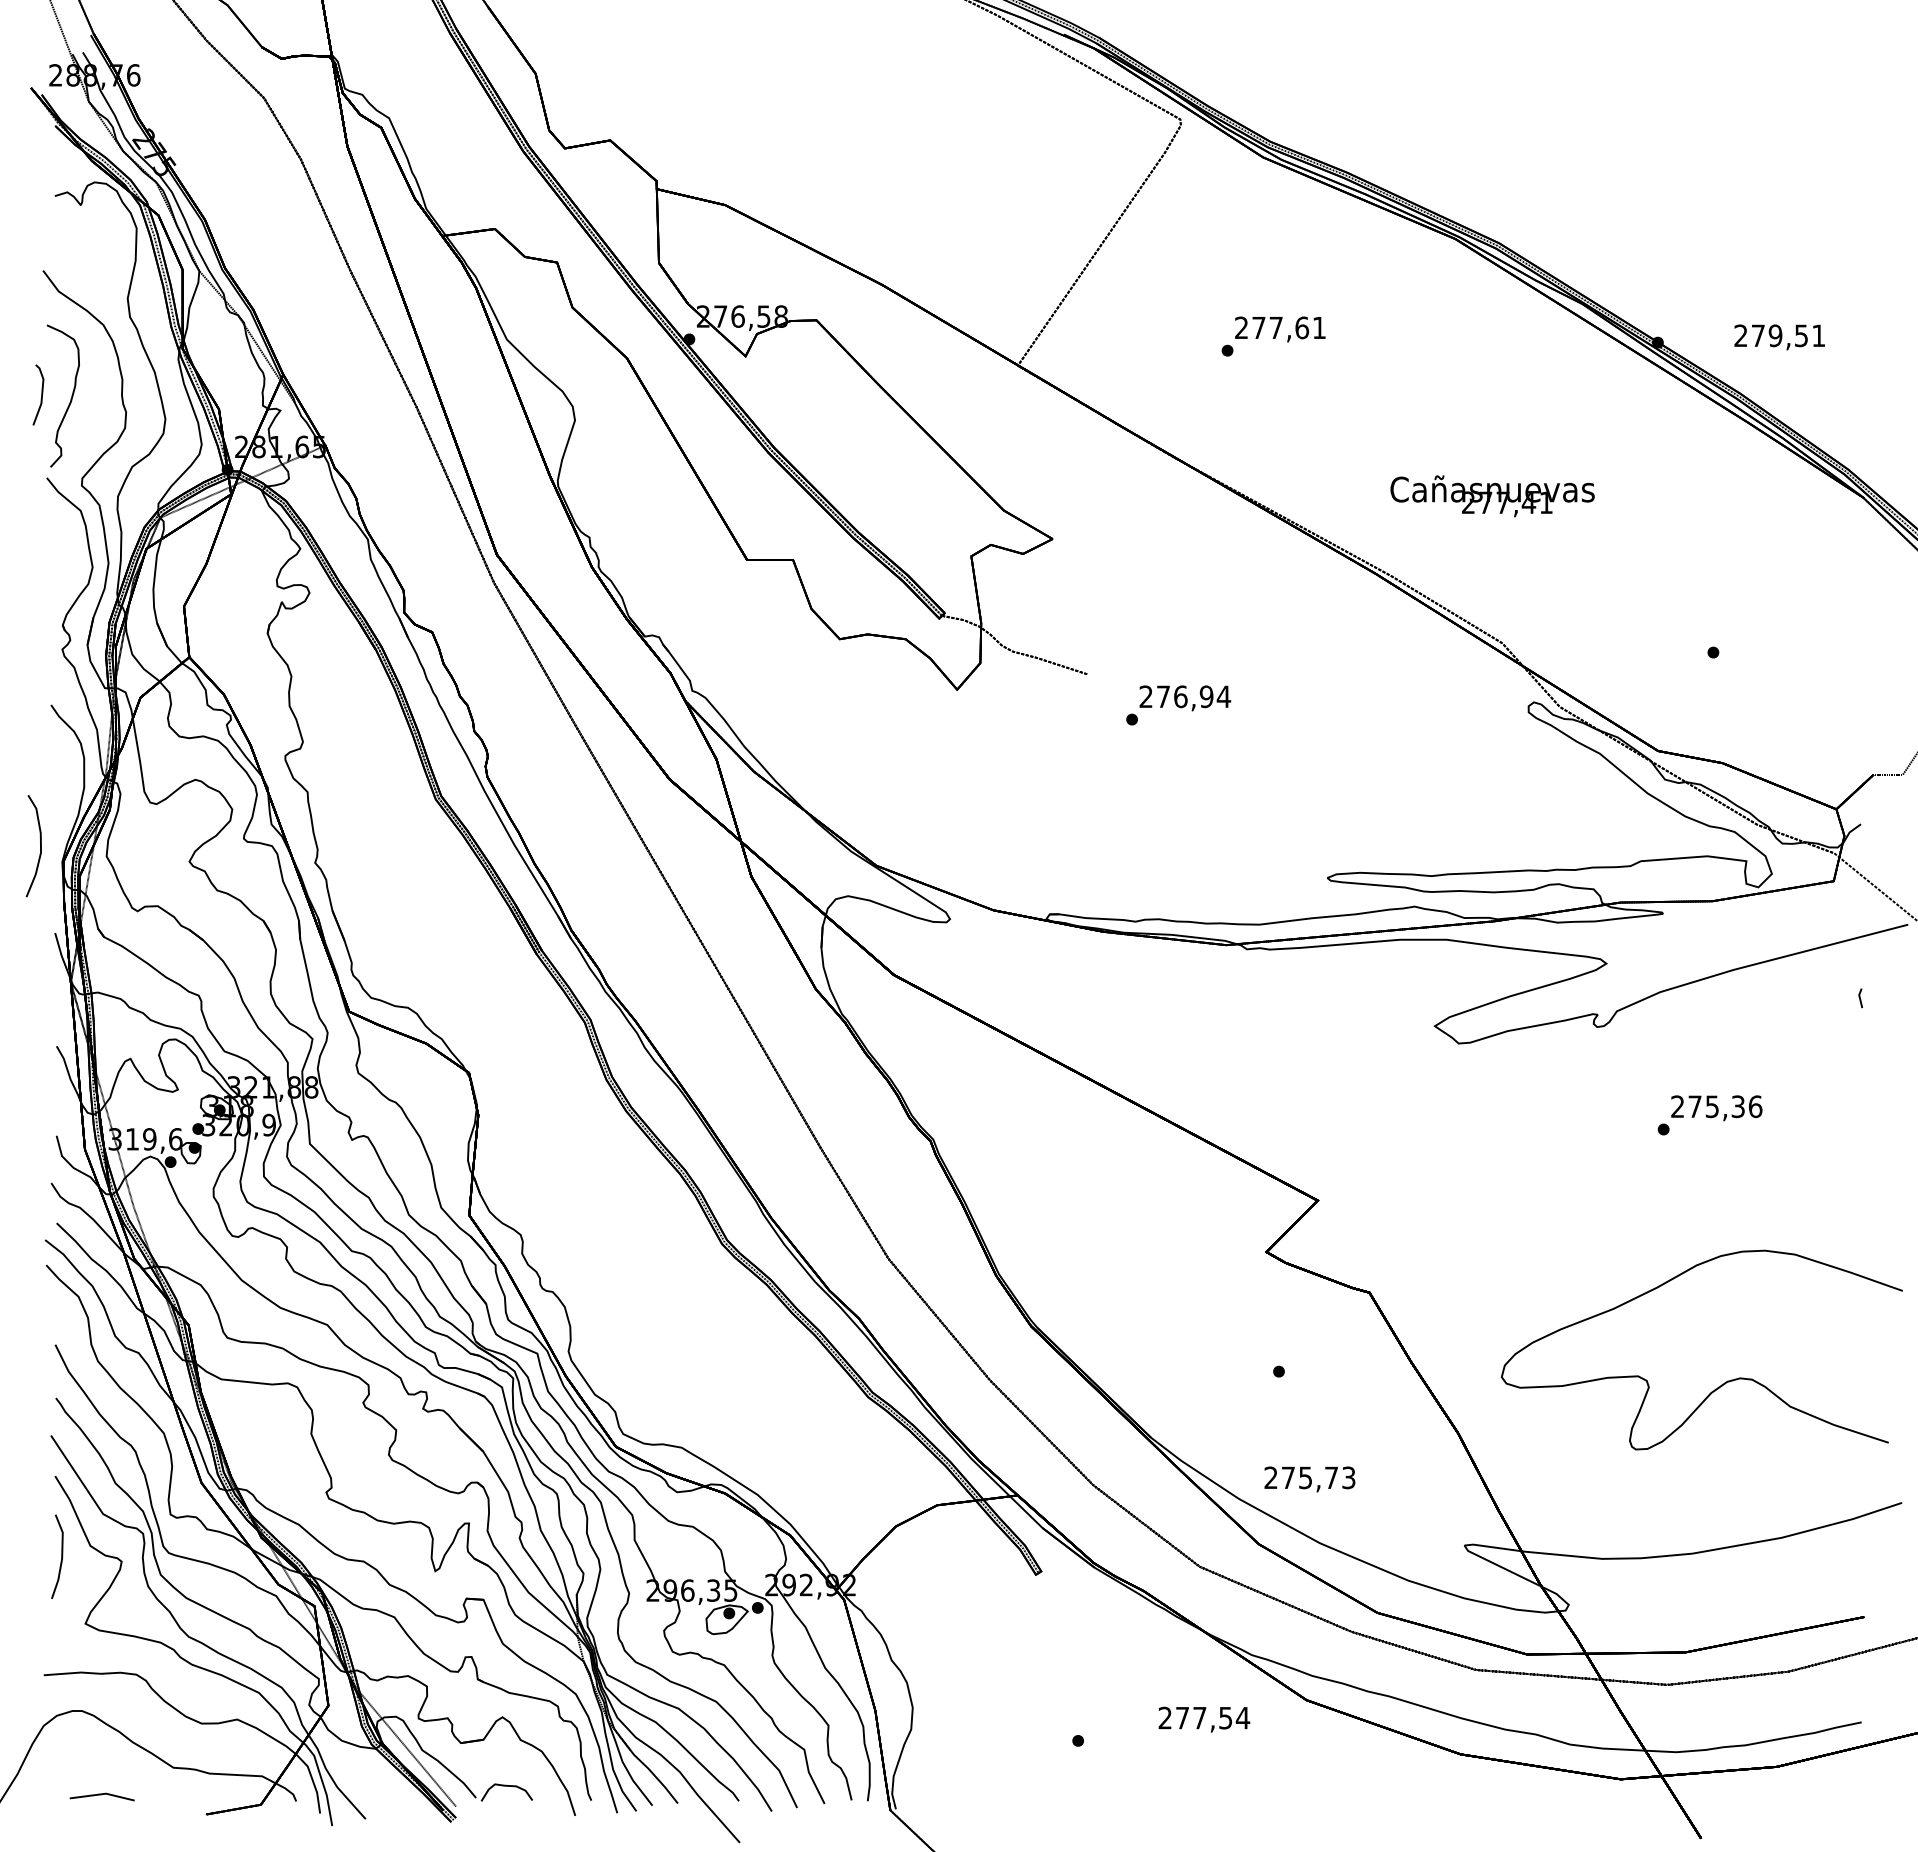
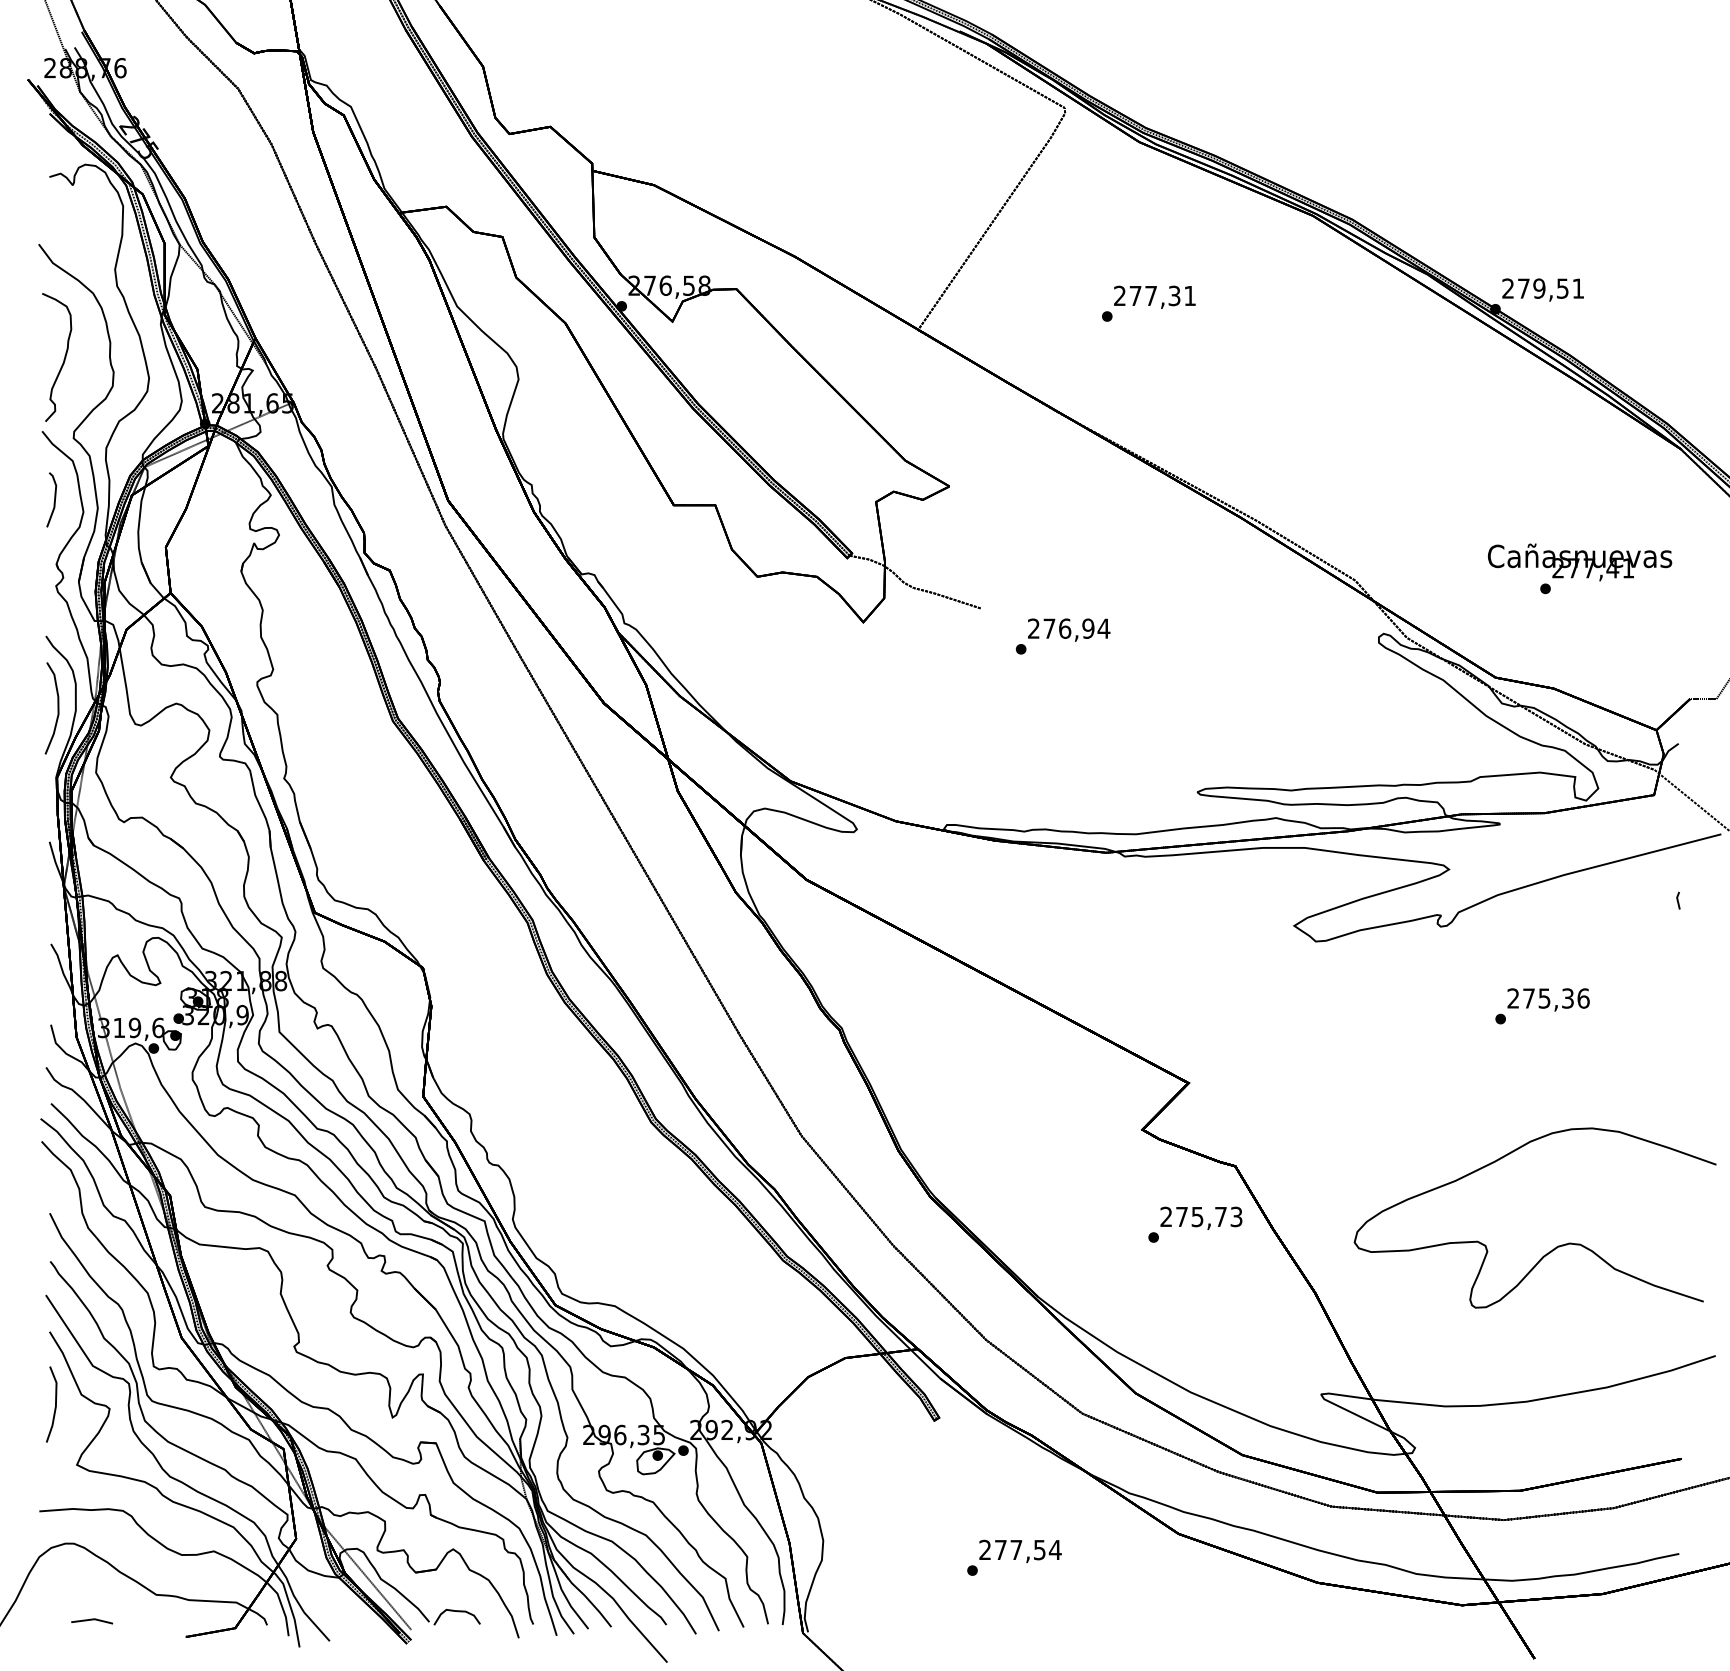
text: (1302, 327) -> (1174, 295), 277,61 -> 277,31
text: (1779, 337) -> (1542, 290), moved
line: (41, 394) -> (54, 499), moved
text: (1492, 496) -> (1579, 562), moved
curve: (40, 846) -> (58, 708), moved
text: (1309, 1479) -> (1201, 1218), moved
text: (1204, 1719) -> (1020, 1551), moved
part: (102, 1797) -> (92, 1621), size x0.71

